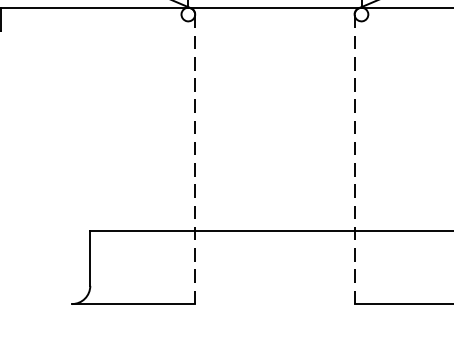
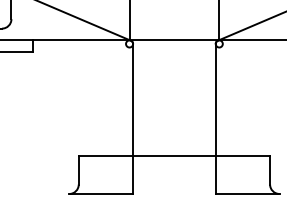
line: (195, 160) -> (133, 119), dashed -> solid
line: (354, 160) -> (215, 119), dashed -> solid

